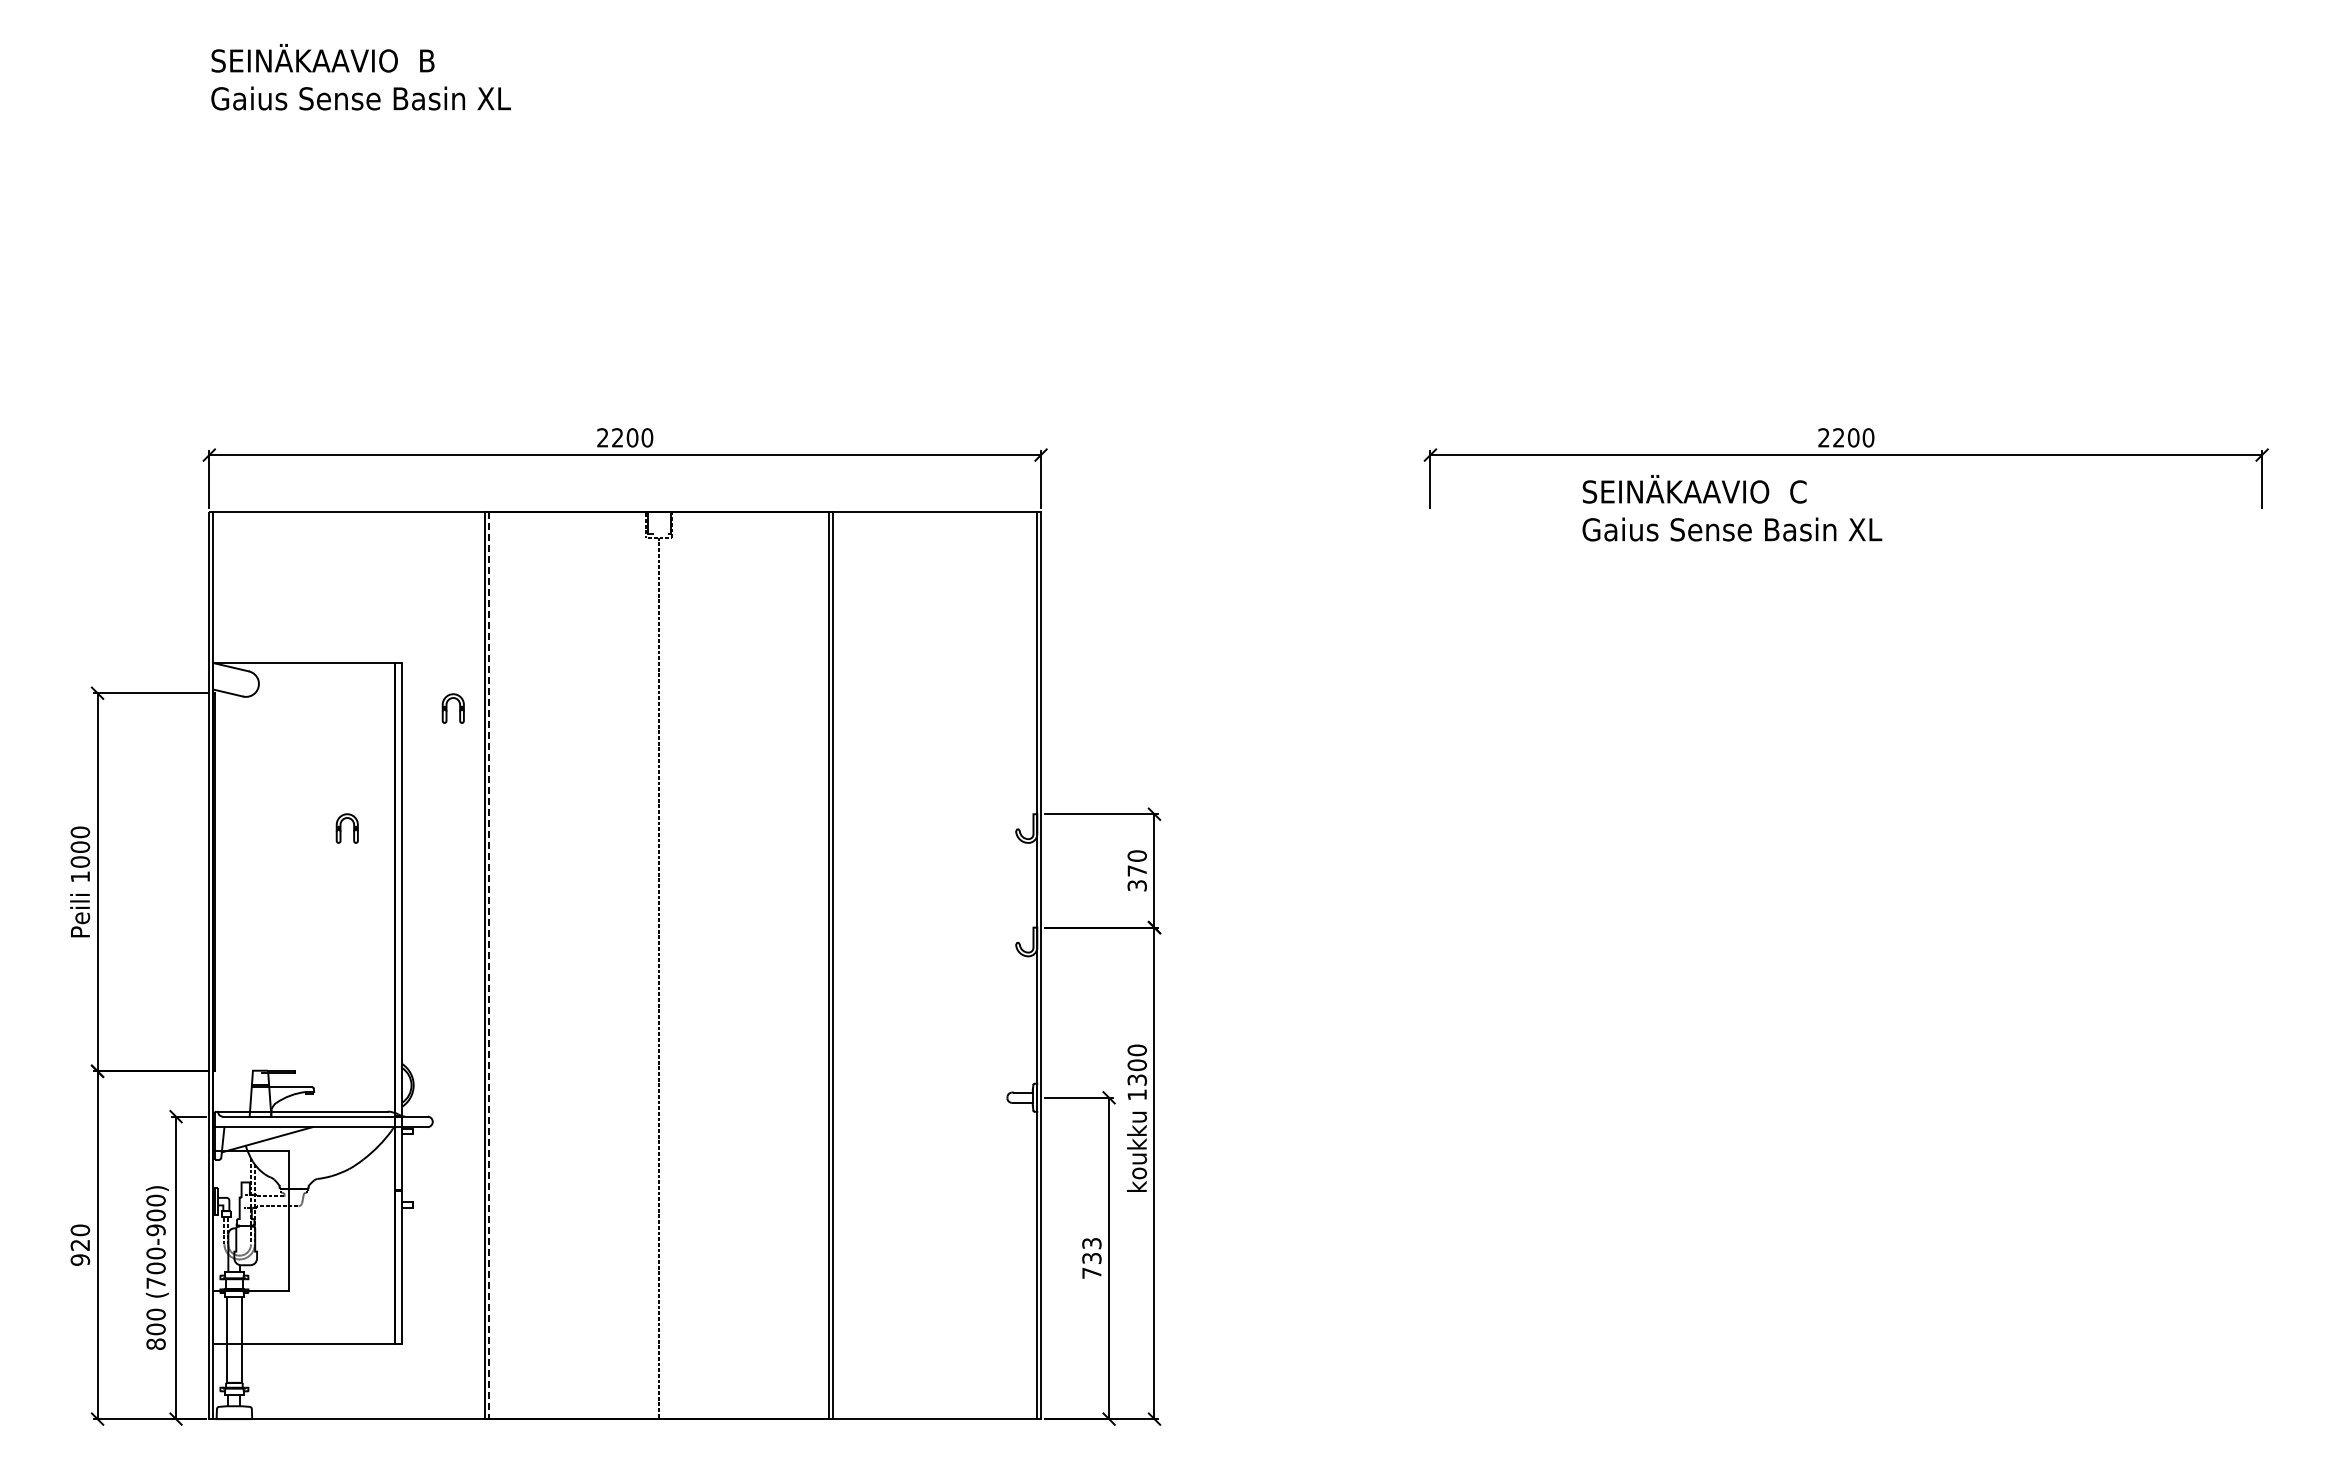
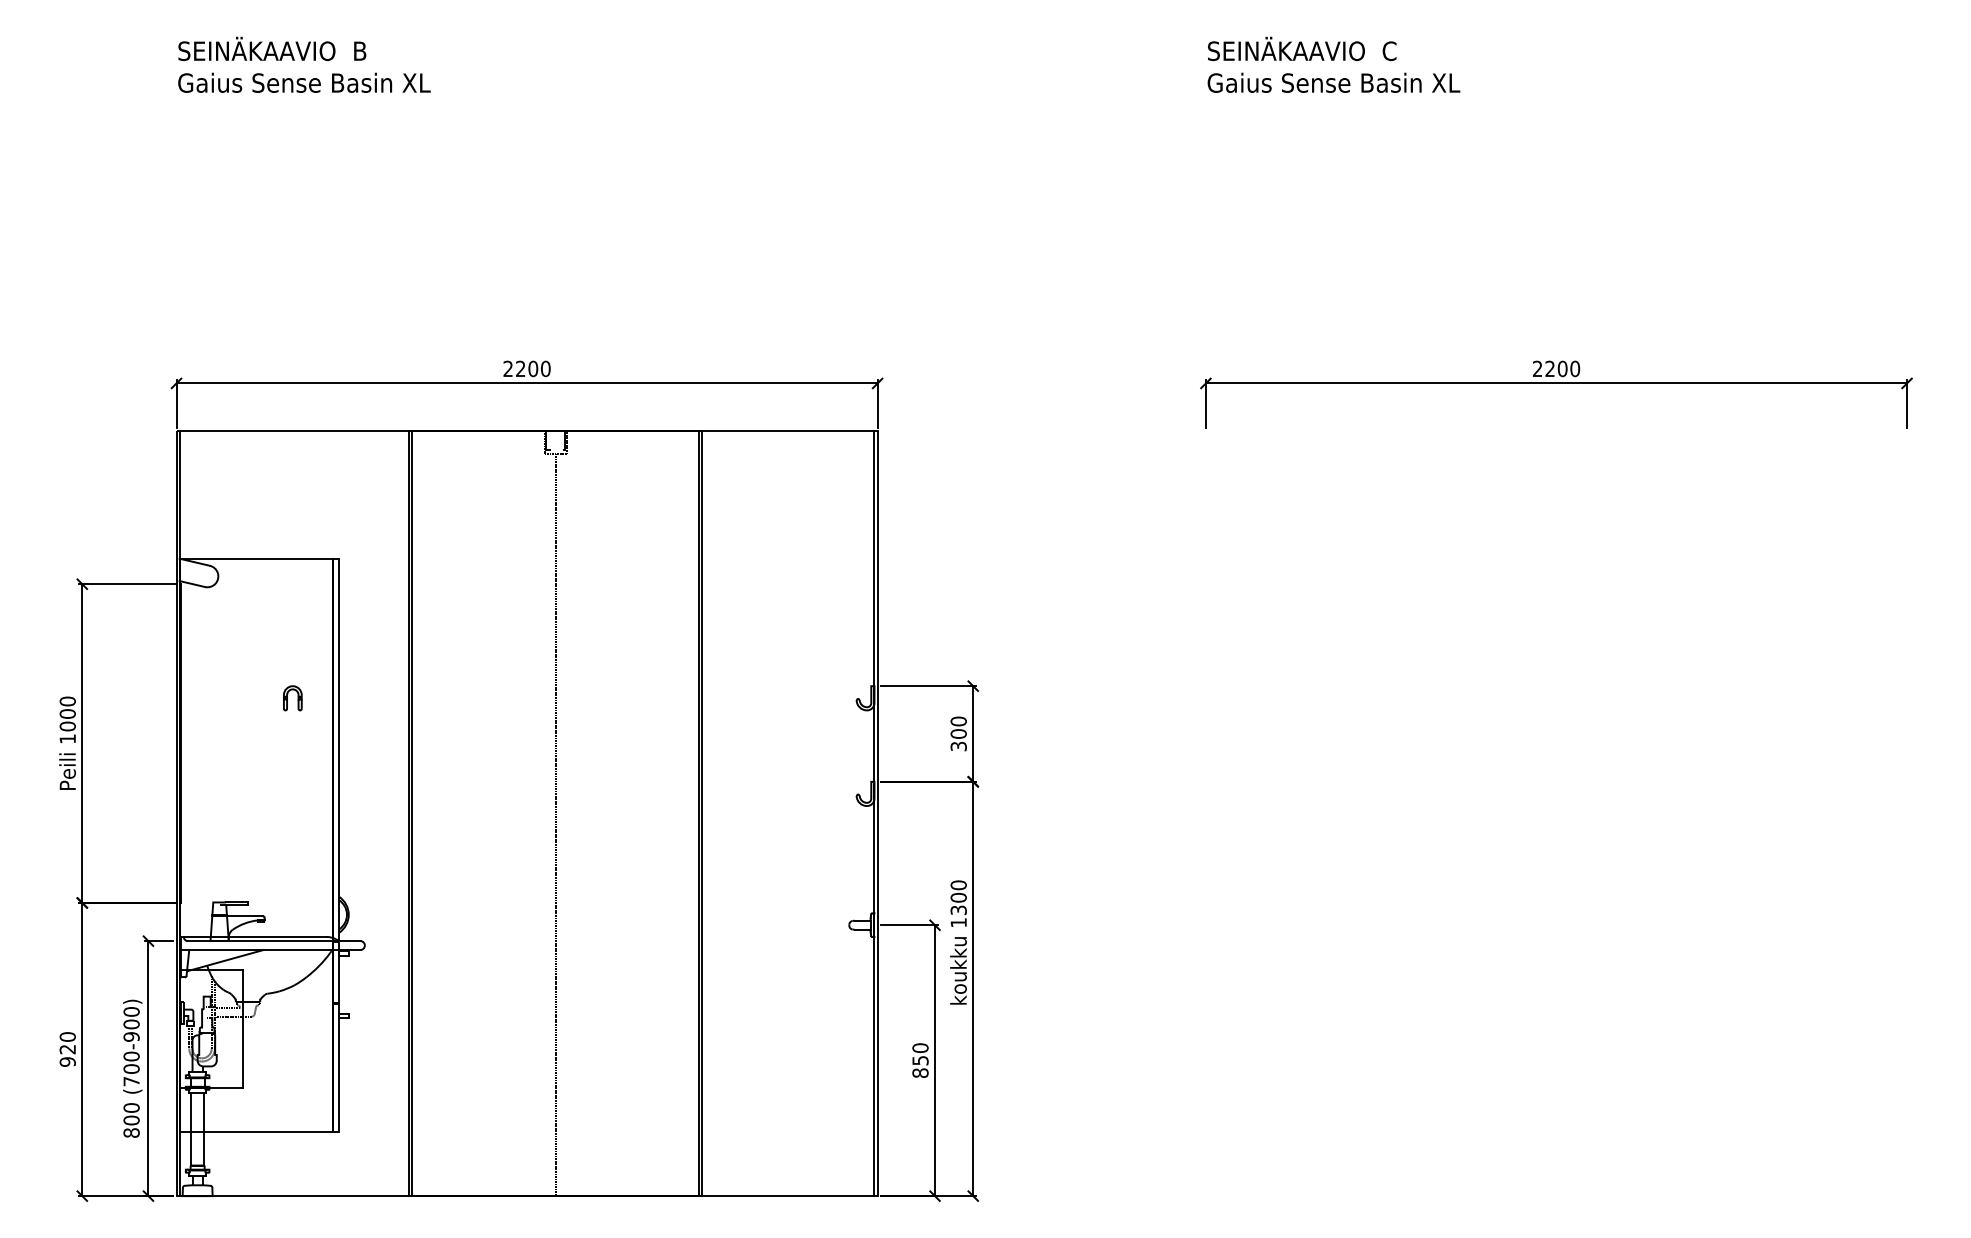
text: (1732, 508) -> (1334, 65), moved
part: (452, 708) -> (381, 597), removed
text: (1136, 870) -> (958, 733), 370 -> 300
line: (489, 965) -> (412, 813), dashed -> solid
text: (1091, 1257) -> (920, 1059), 733 -> 850

